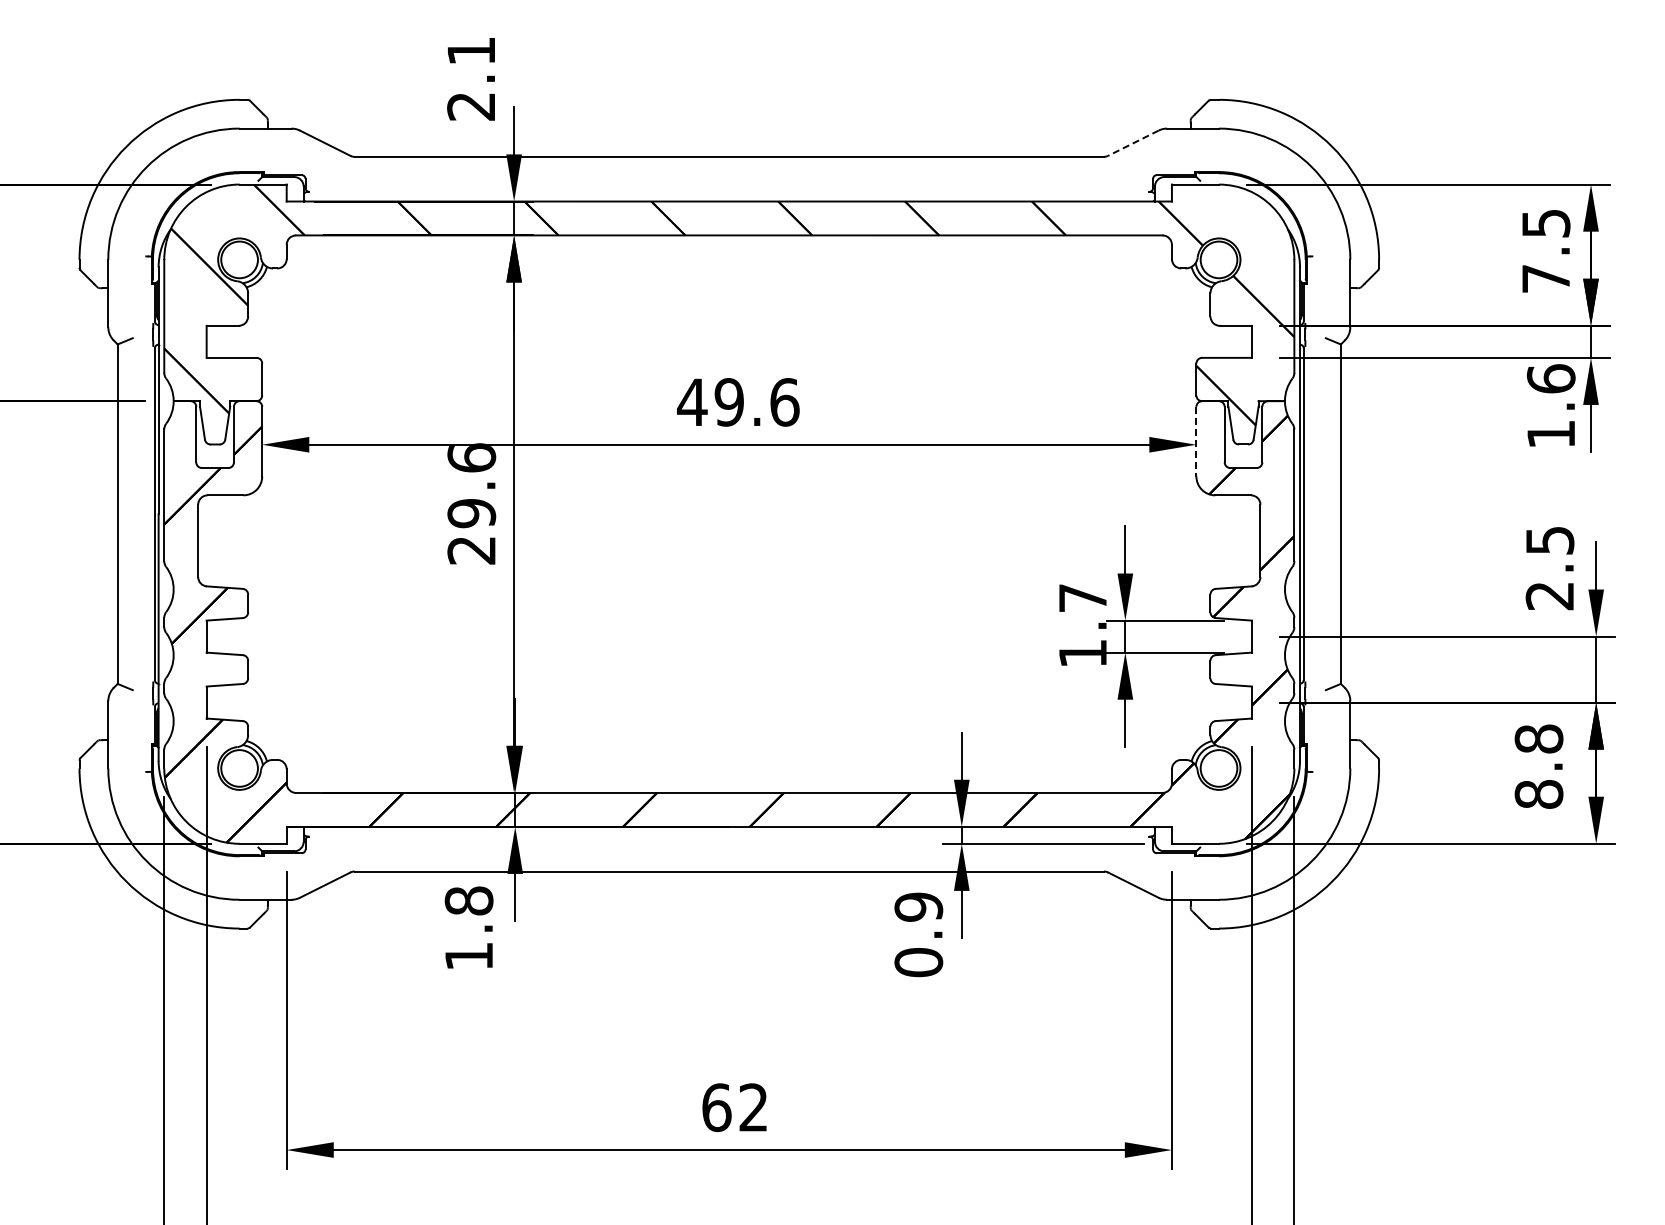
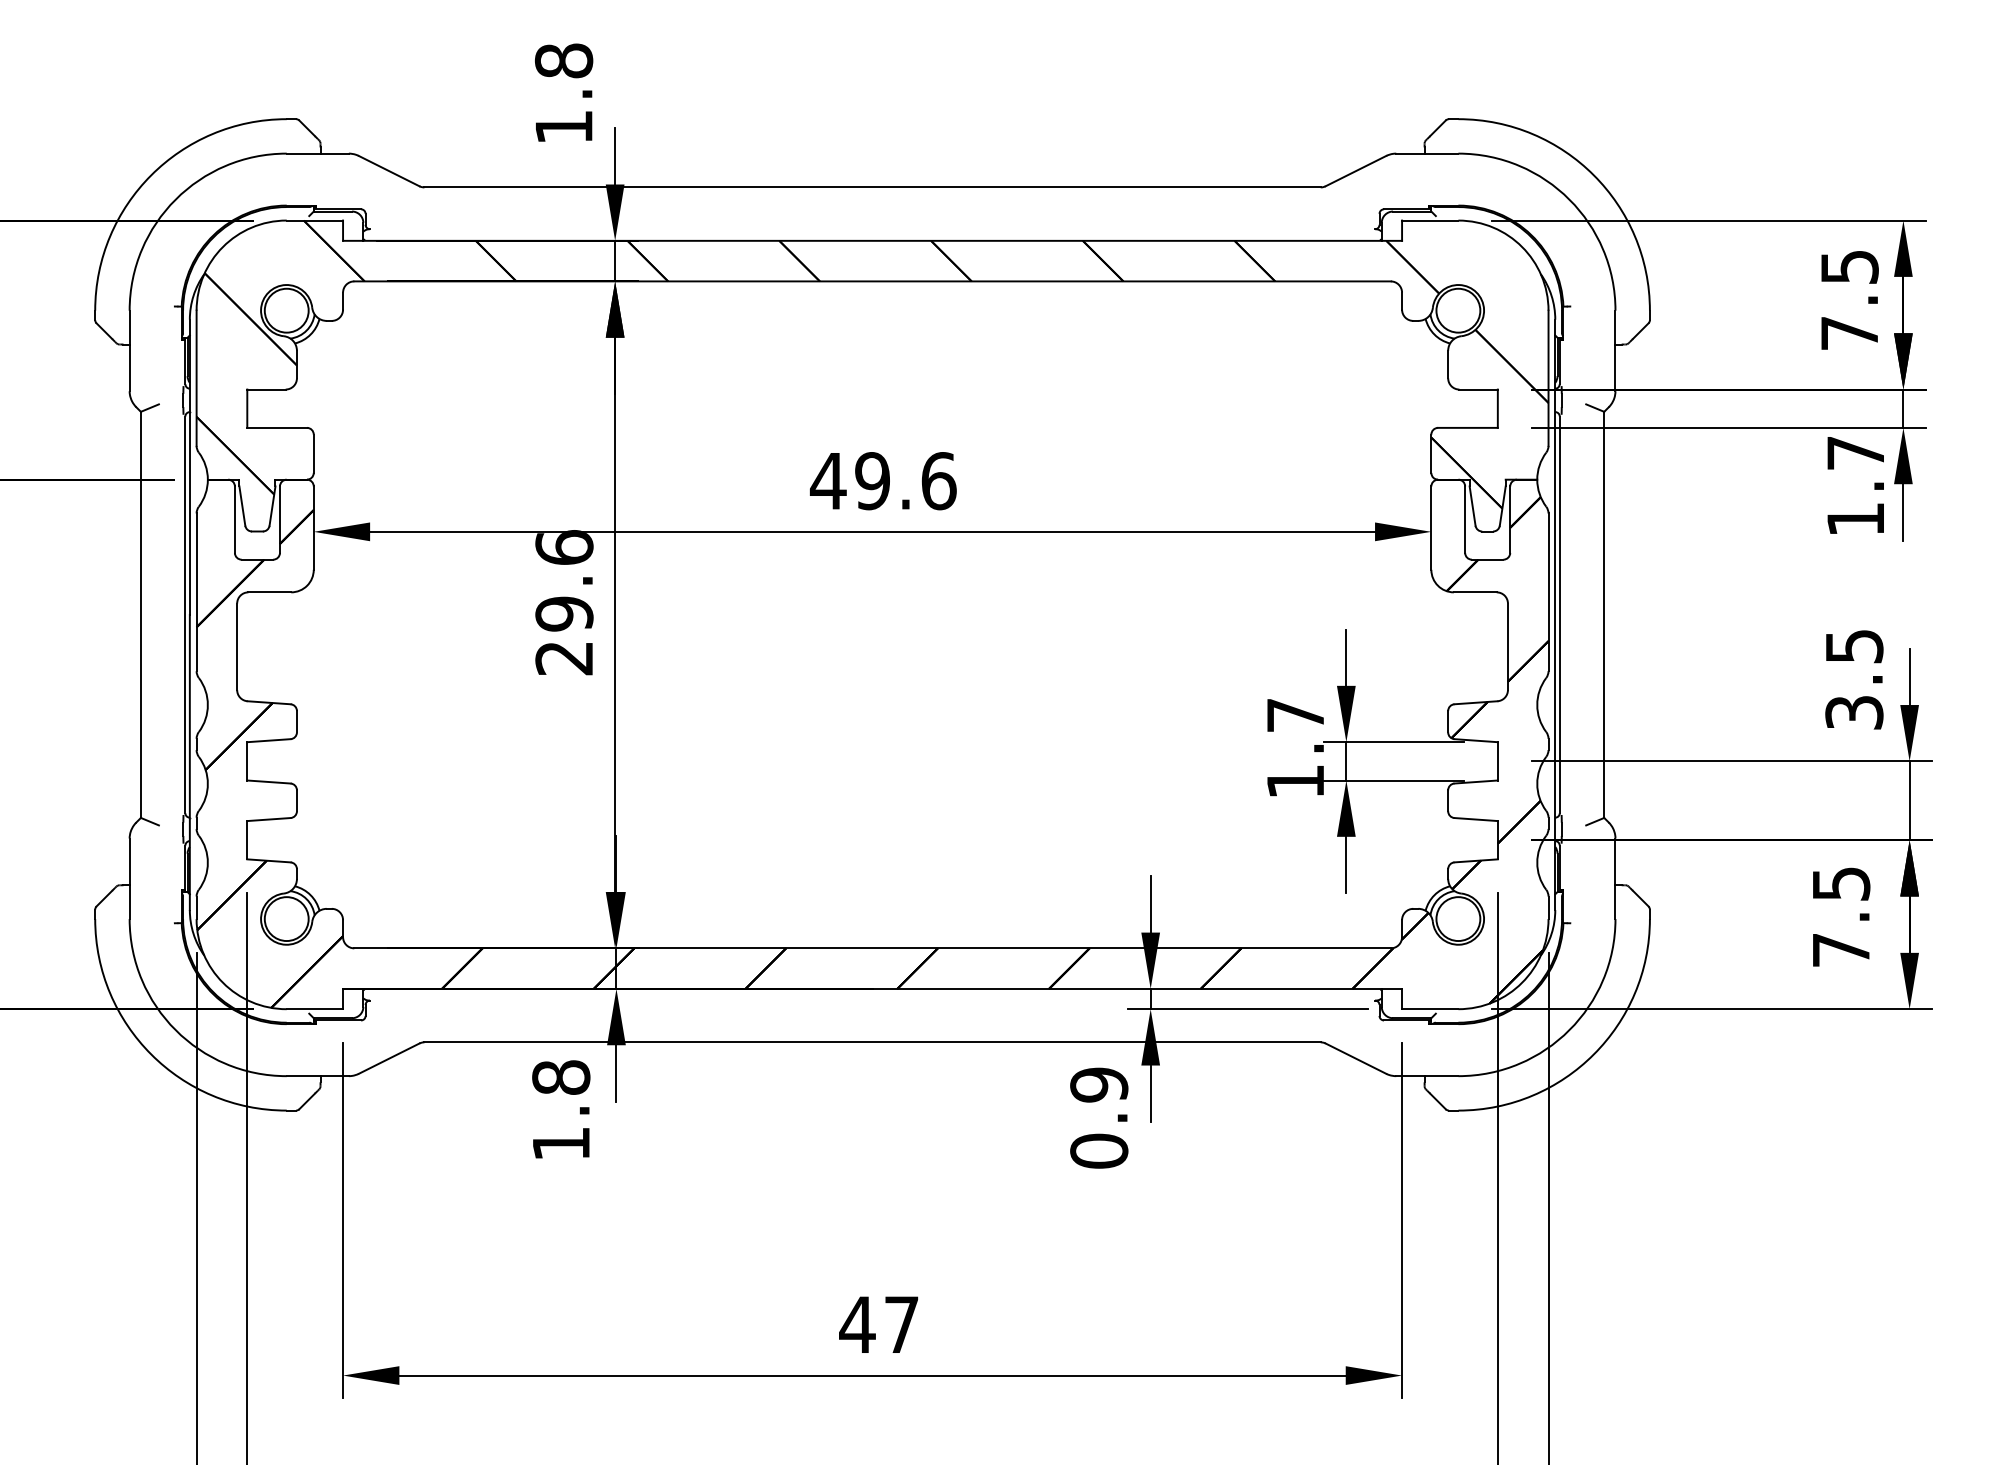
text: (471, 78) -> (564, 93), 2.1 -> 1.8
line: (1132, 143) -> (1354, 171), dashed -> solid
text: (1550, 378) -> (1854, 452), 1.6 -> 1.7
line: (1196, 441) -> (1431, 527), dashed -> solid
text: (1549, 596) -> (1853, 713), 2.5 -> 3.5
text: (1538, 766) -> (1840, 916), 8.8 -> 7.5
text: (734, 1107) -> (878, 1324), 62 -> 47

